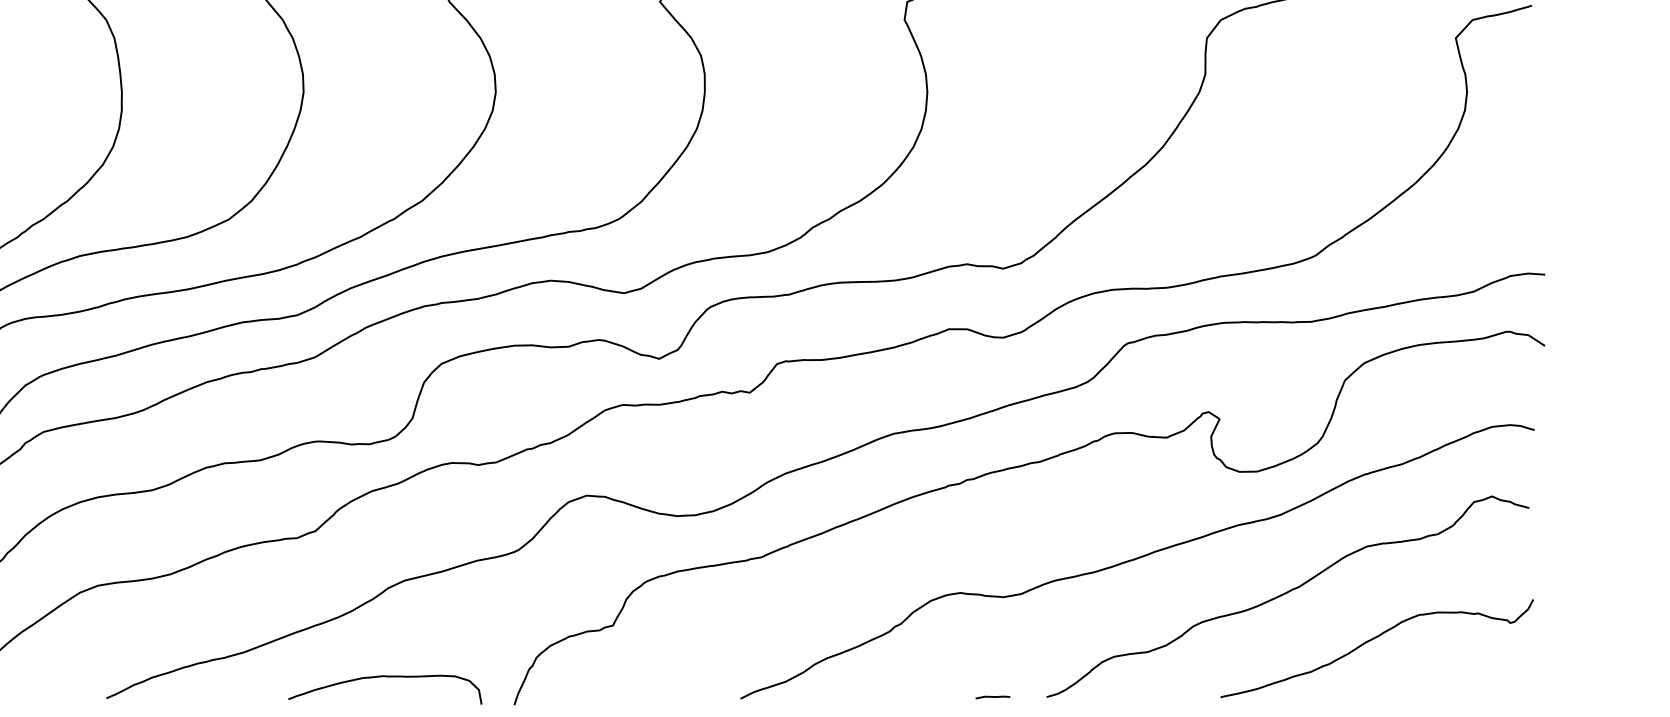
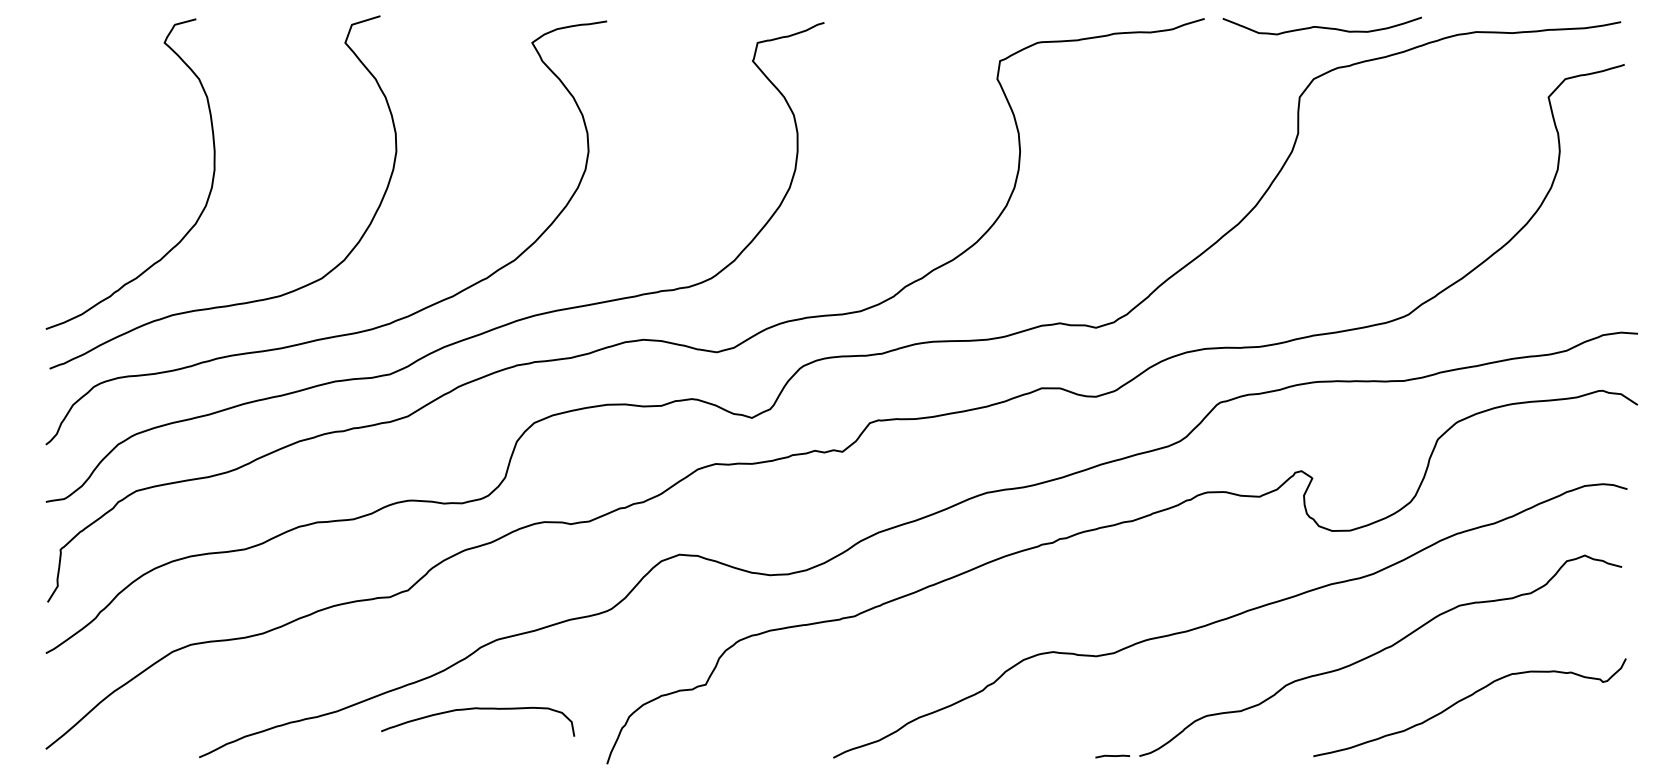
curve: (385, 677) -> (478, 709), moved
line: (992, 697) -> (1112, 756), moved

